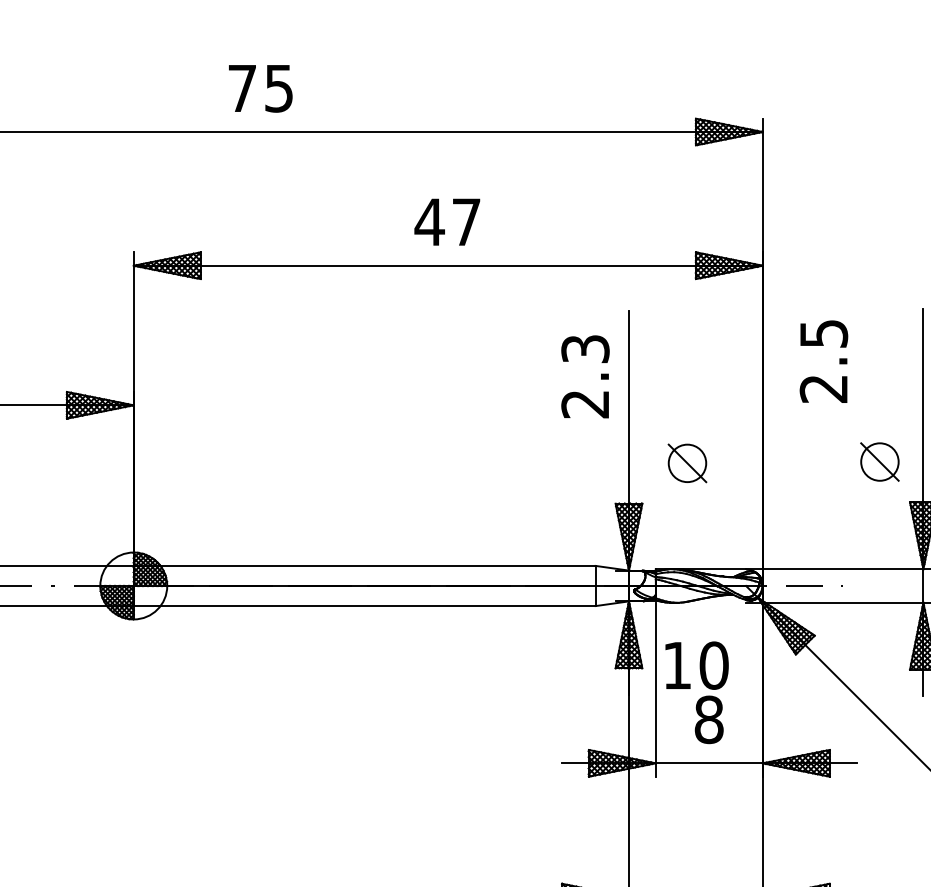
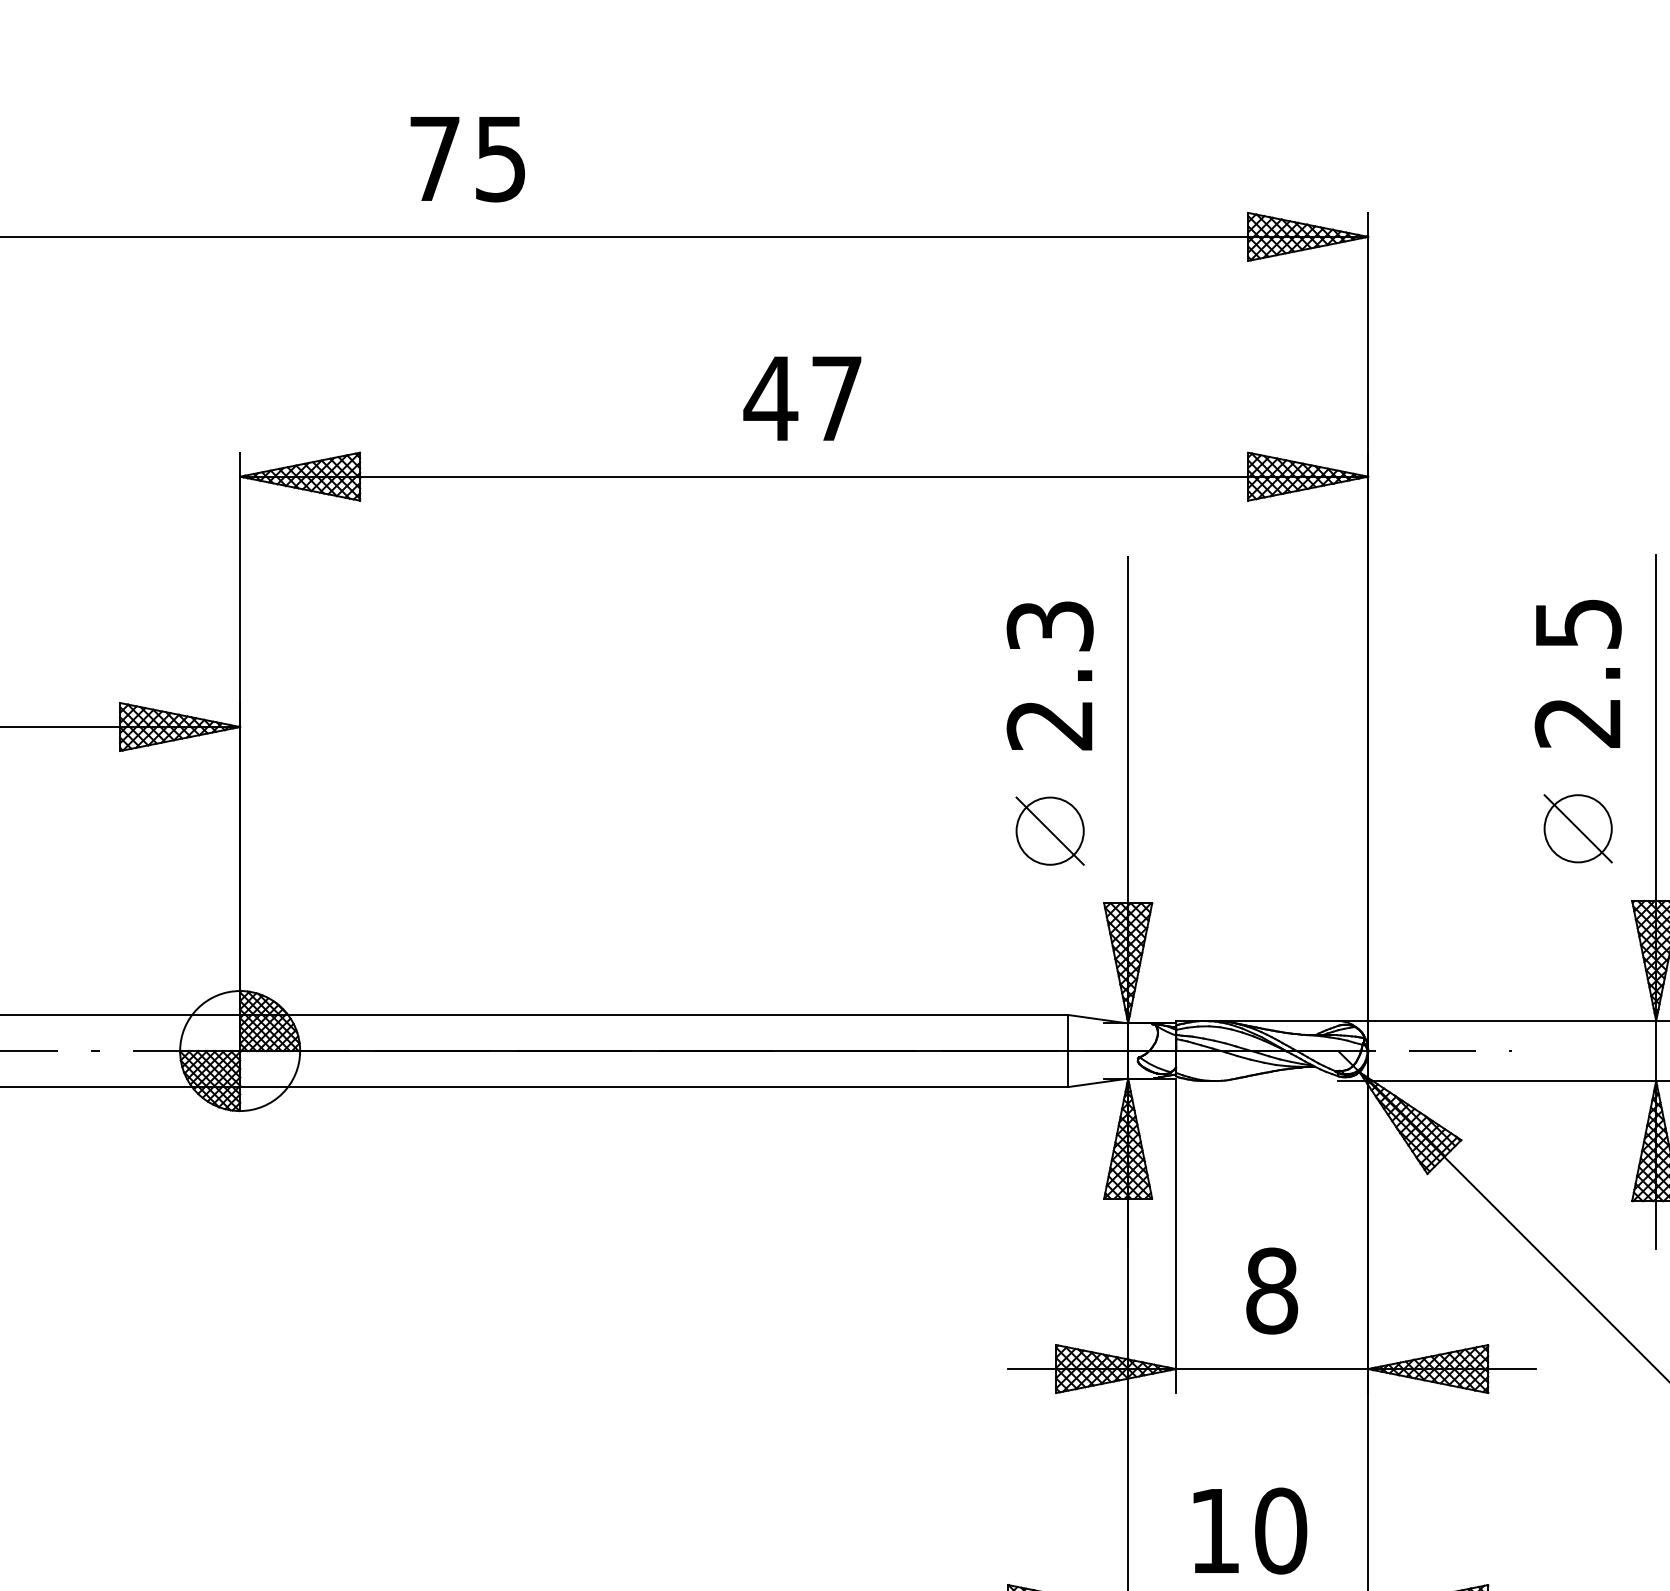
text: (823, 361) -> (1577, 673), moved
part: (687, 463) -> (1050, 831), moved
text: (696, 665) -> (1249, 1530), moved

